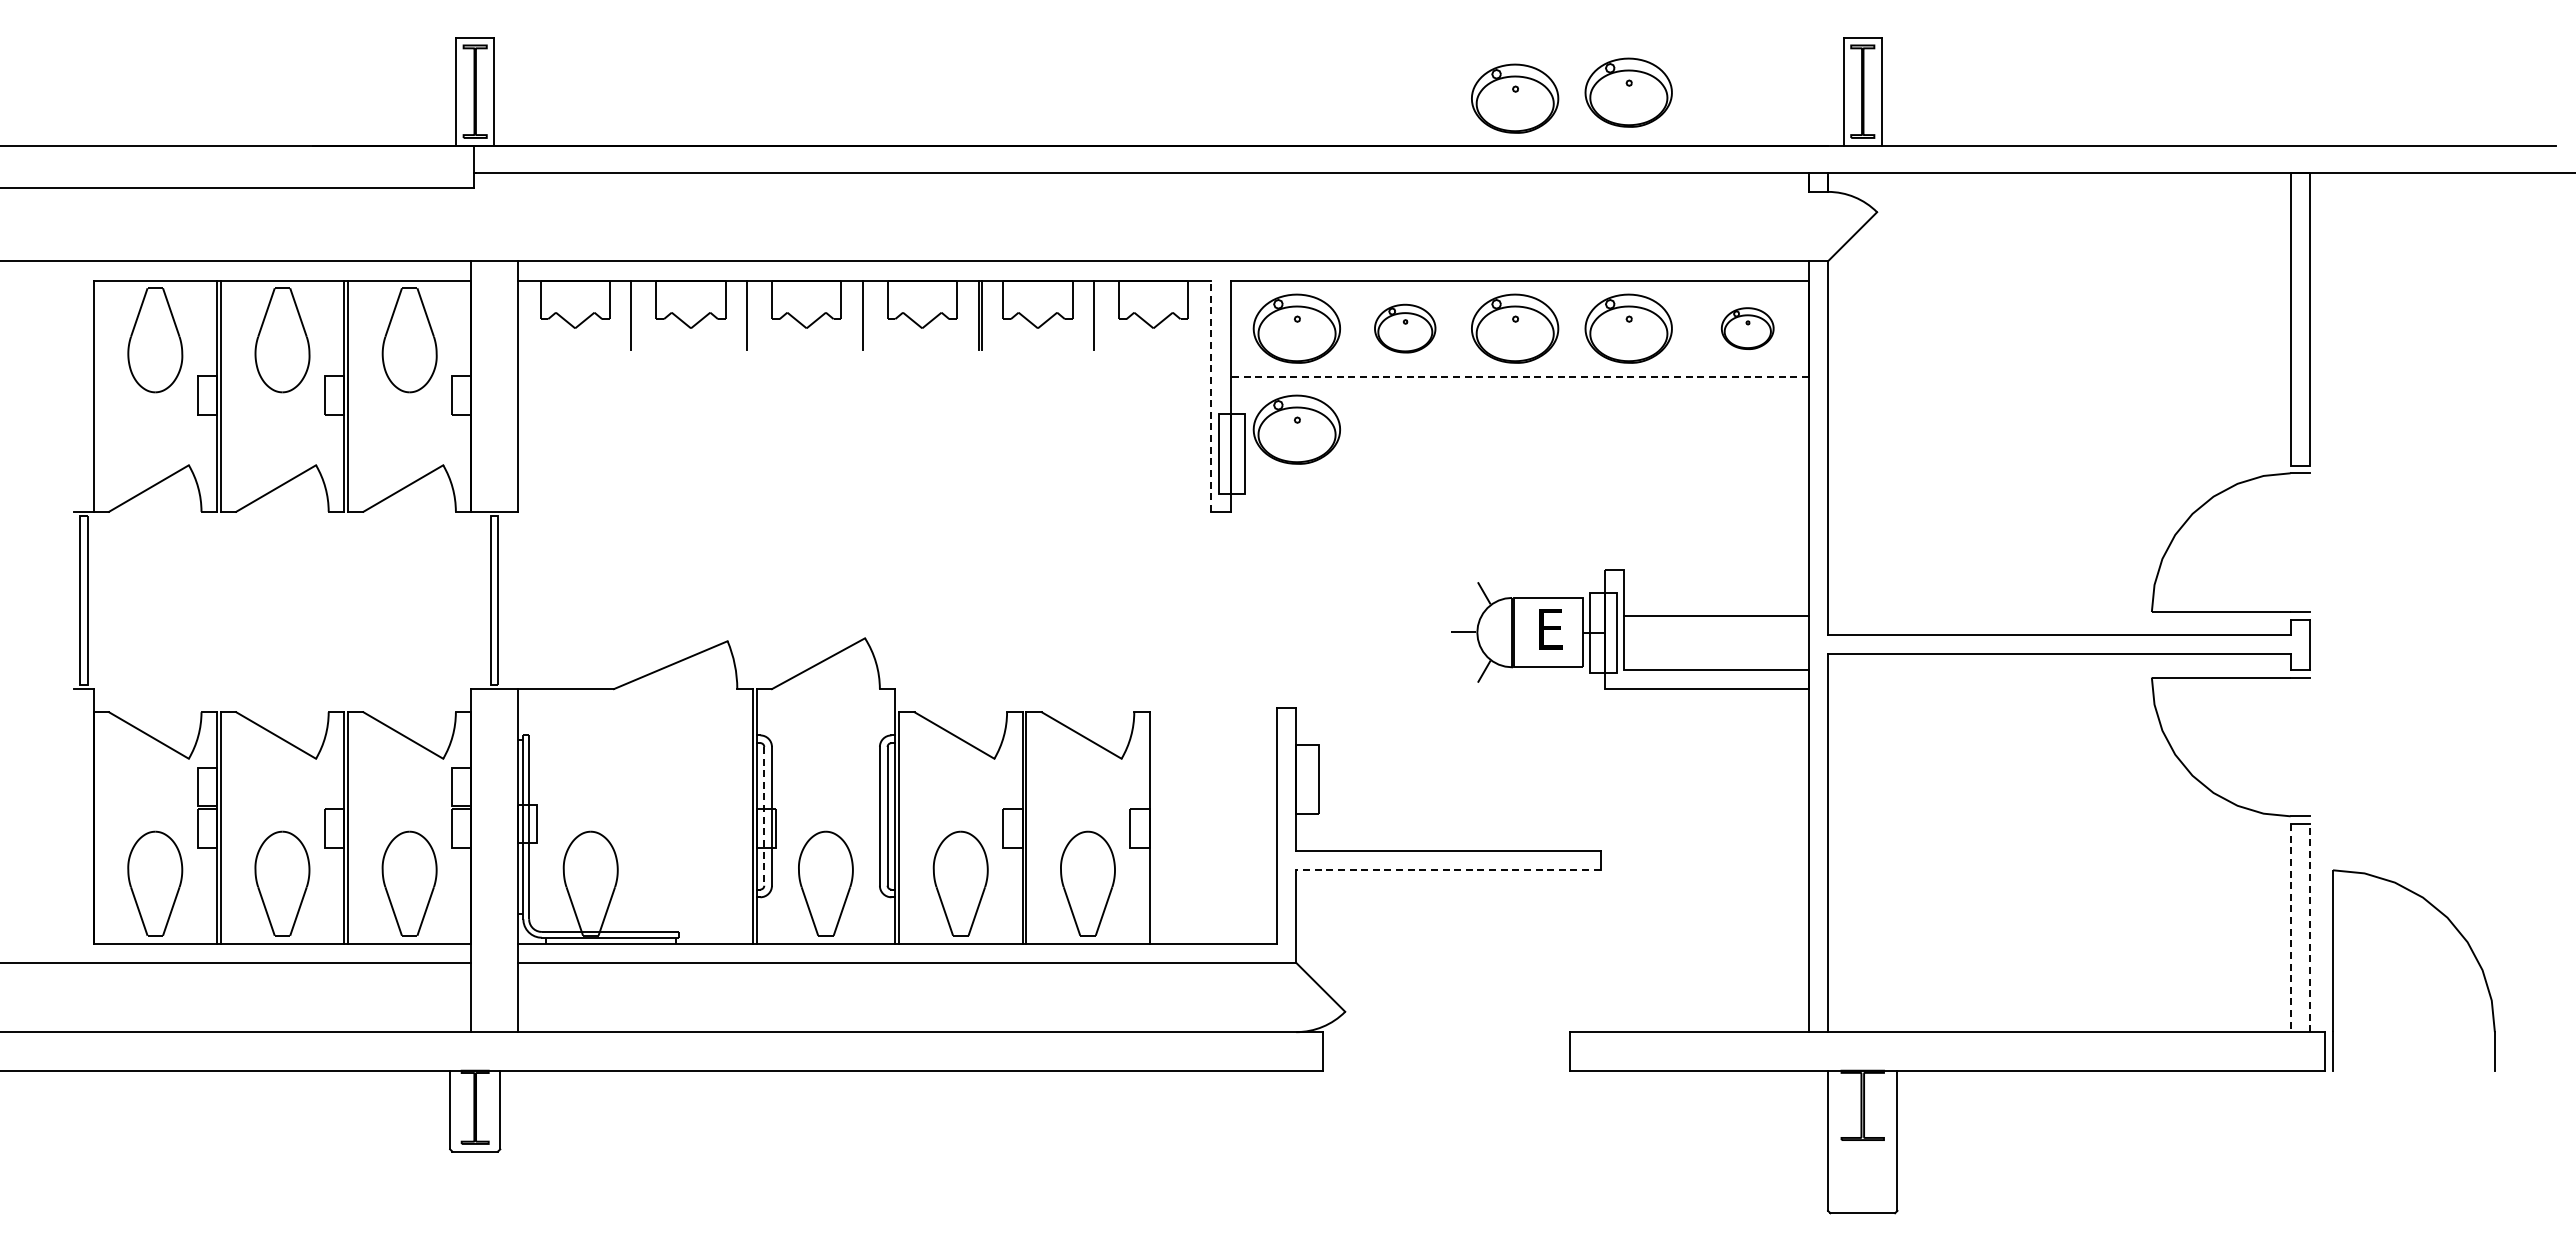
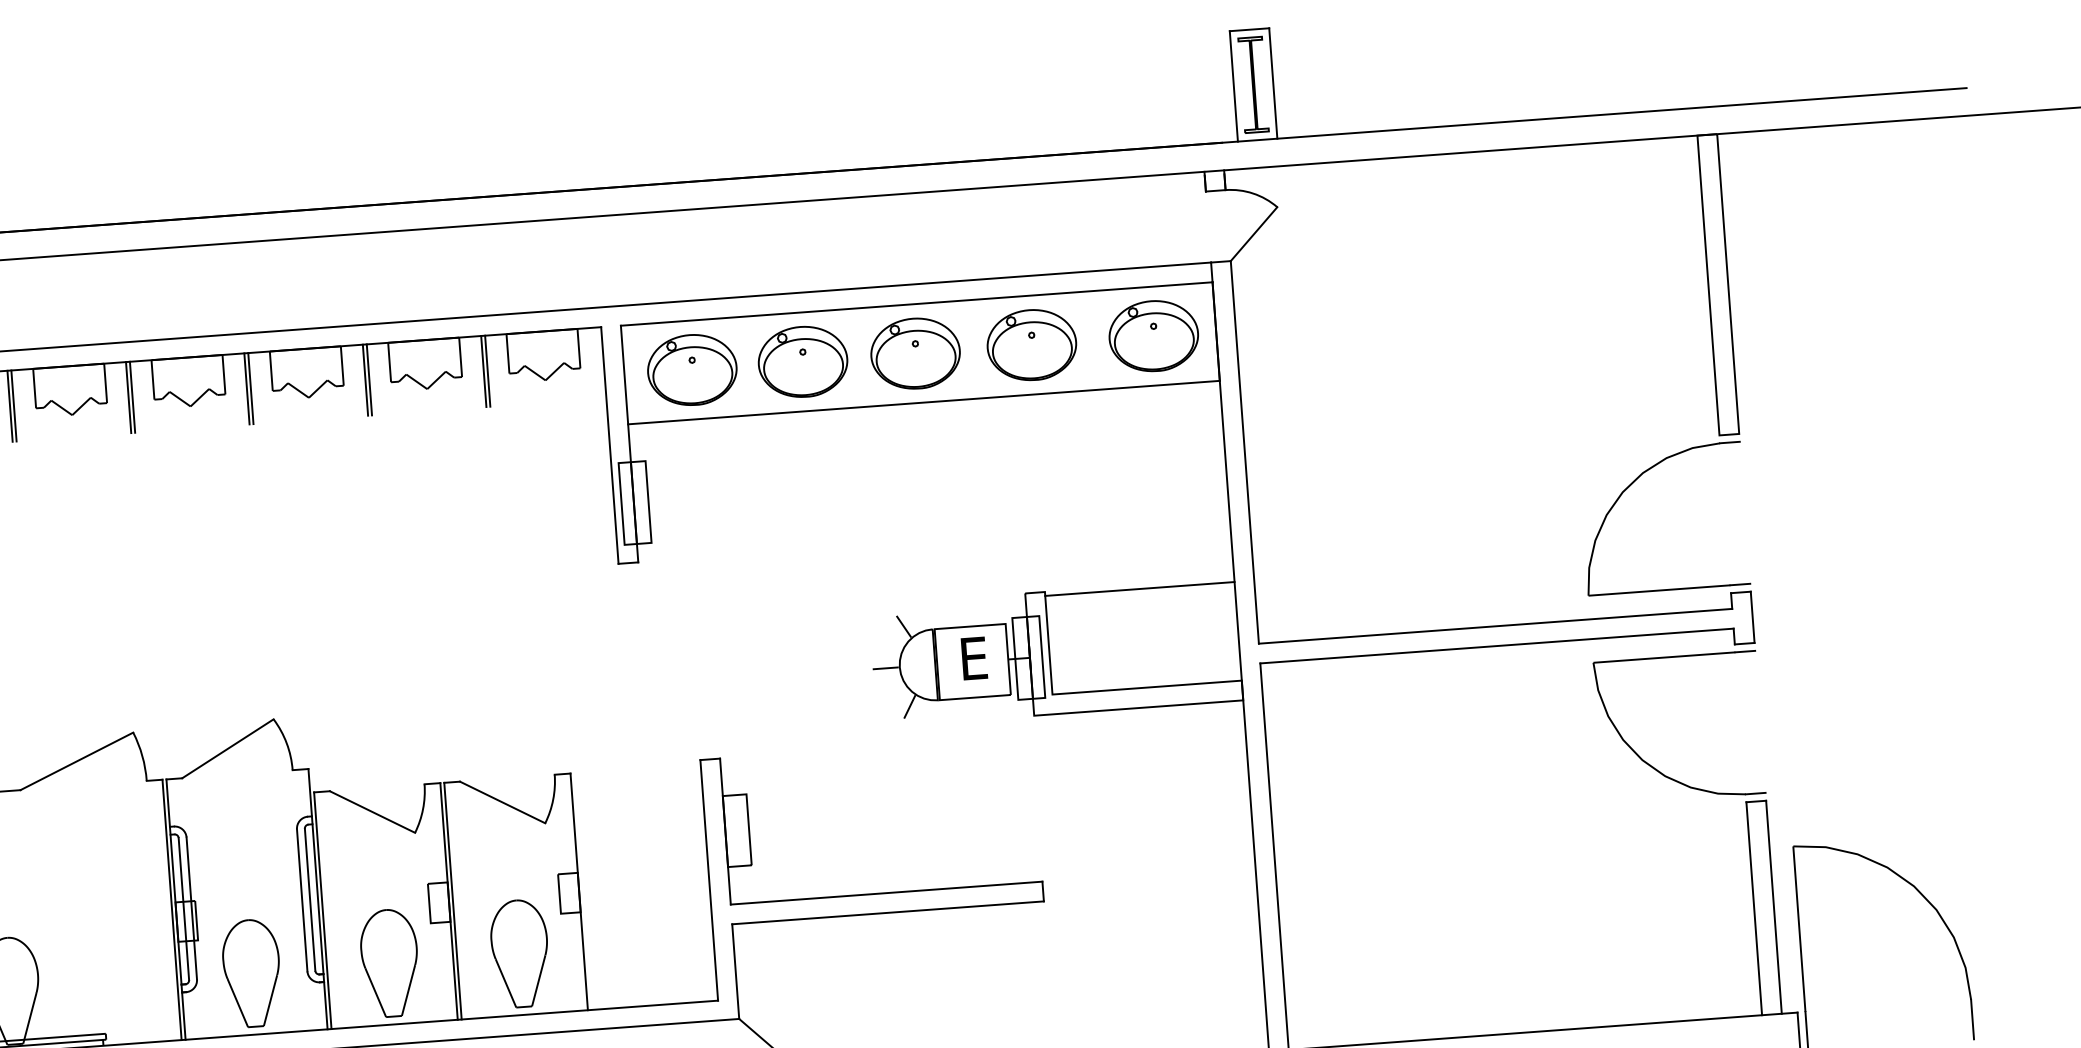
part: (1628, 92) -> (1013, 103), removed
part: (1515, 98) -> (898, 118), removed
line: (635, 314) -> (14, 405), added
line: (750, 314) -> (132, 396), added
line: (866, 314) -> (250, 387), added
line: (1097, 314) -> (487, 370), added
part: (1405, 328) -> (803, 361), size x1.43
part: (1747, 328) -> (1153, 335), size x1.67
line: (1519, 376) -> (923, 402), dashed -> solid
line: (1211, 396) -> (610, 445), dashed -> solid
part: (1296, 429) -> (699, 473), removed
line: (1715, 616) -> (1139, 589), moved
line: (764, 816) -> (184, 909), dashed -> solid
line: (1447, 870) -> (887, 913), dashed -> solid
line: (2309, 927) -> (1773, 906), dashed -> solid
line: (2290, 928) -> (1754, 909), dashed -> solid

